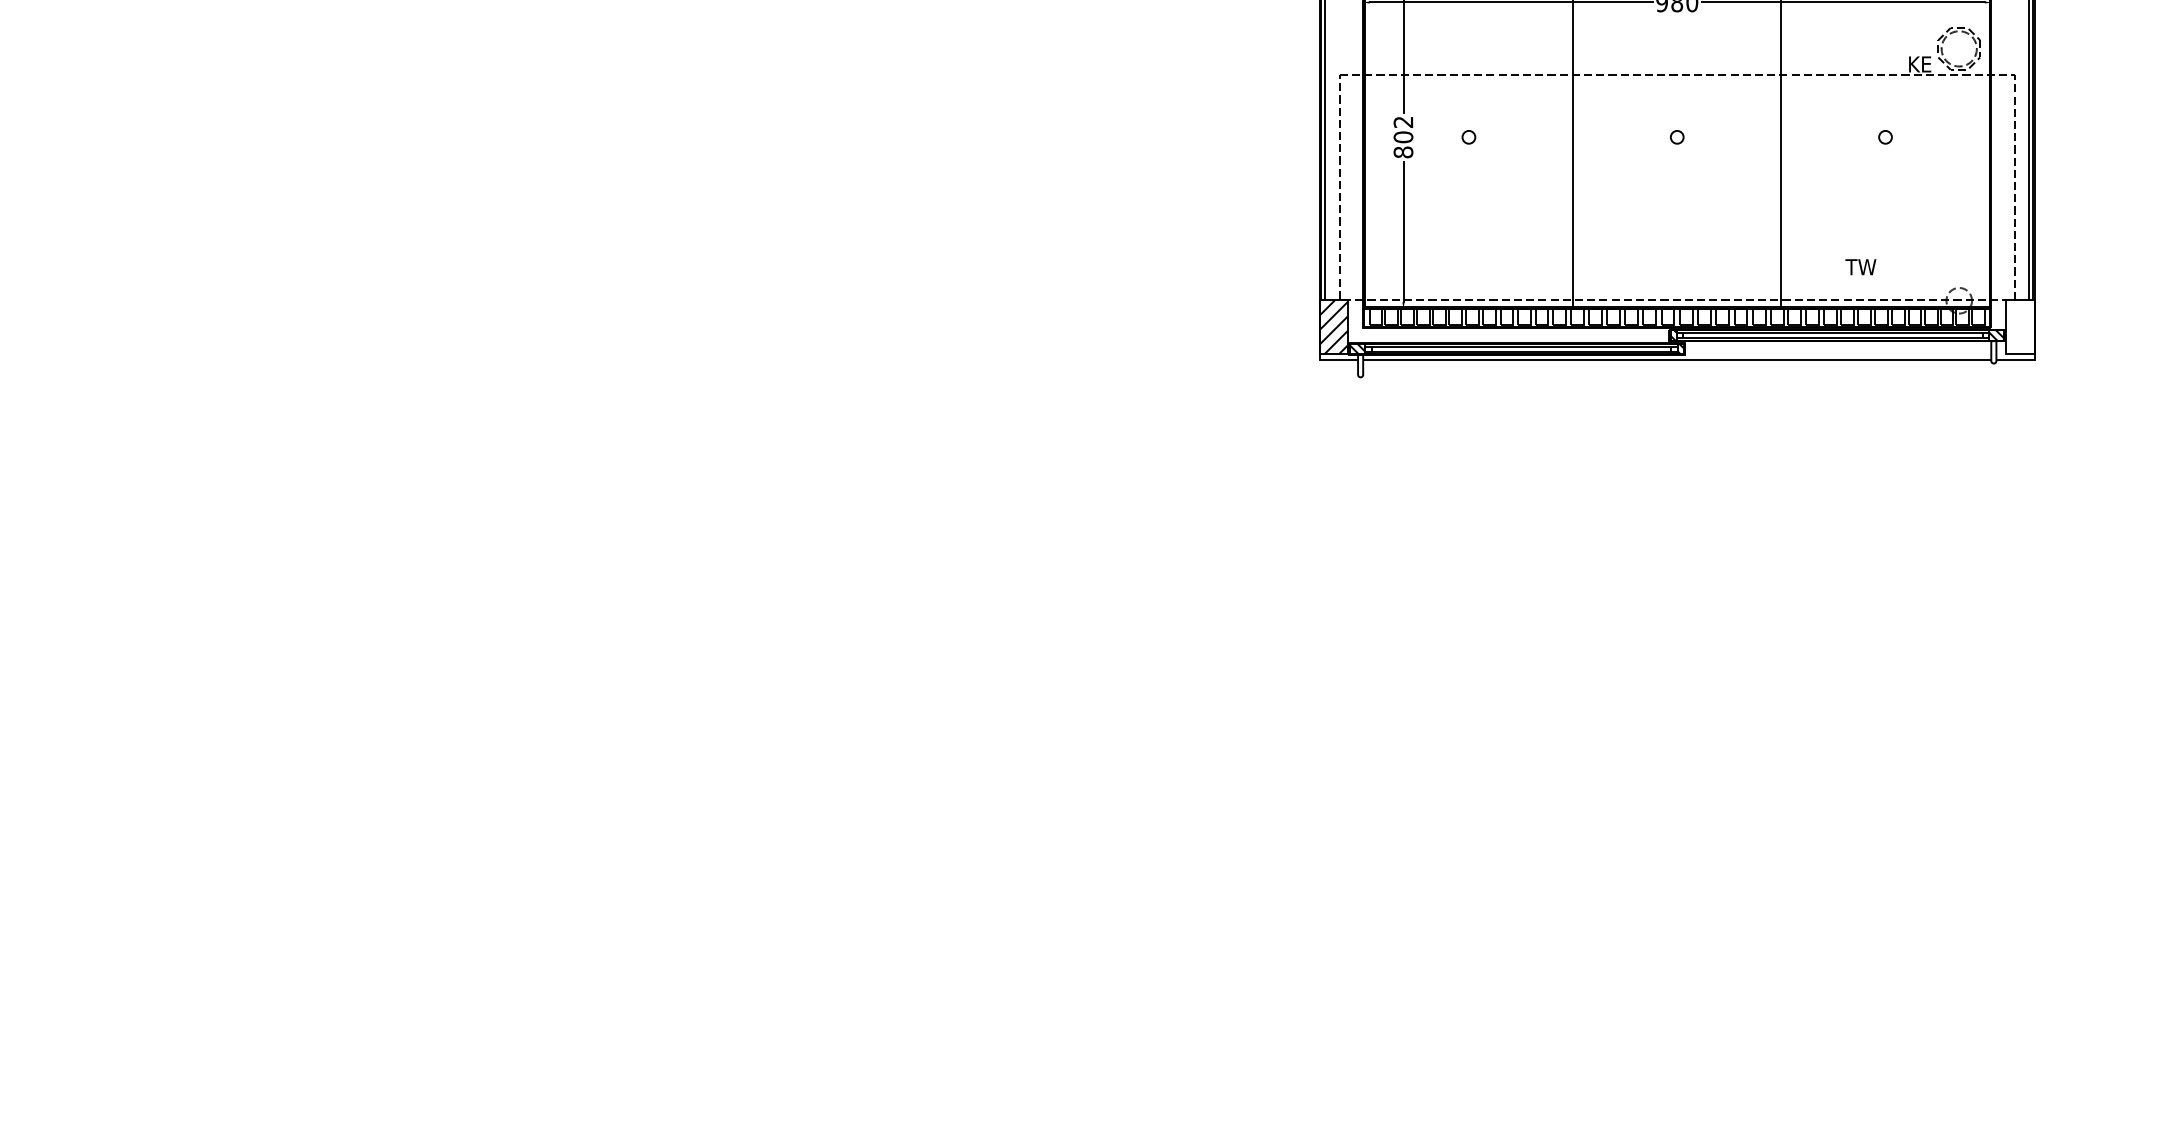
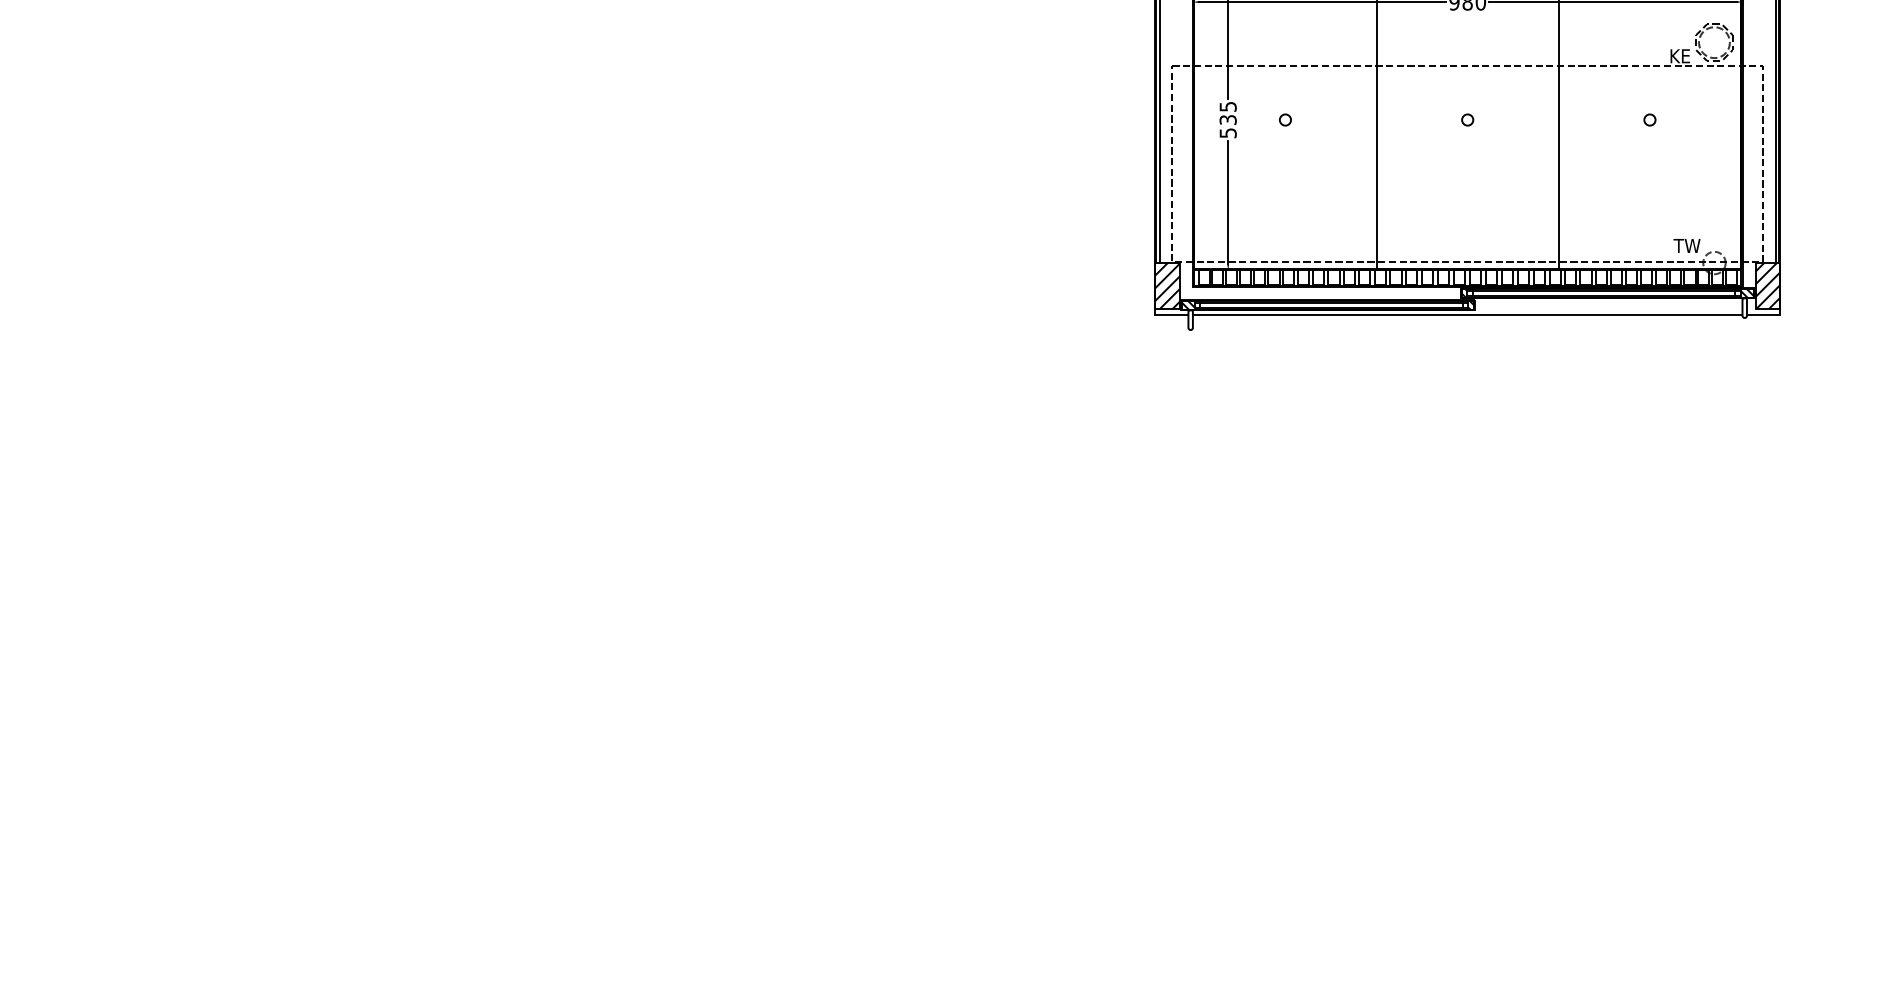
text: (1403, 137) -> (1228, 120), 802 -> 535
text: (1860, 267) -> (1686, 246), moved
hatch: (2020, 326) -> (1768, 285), added

